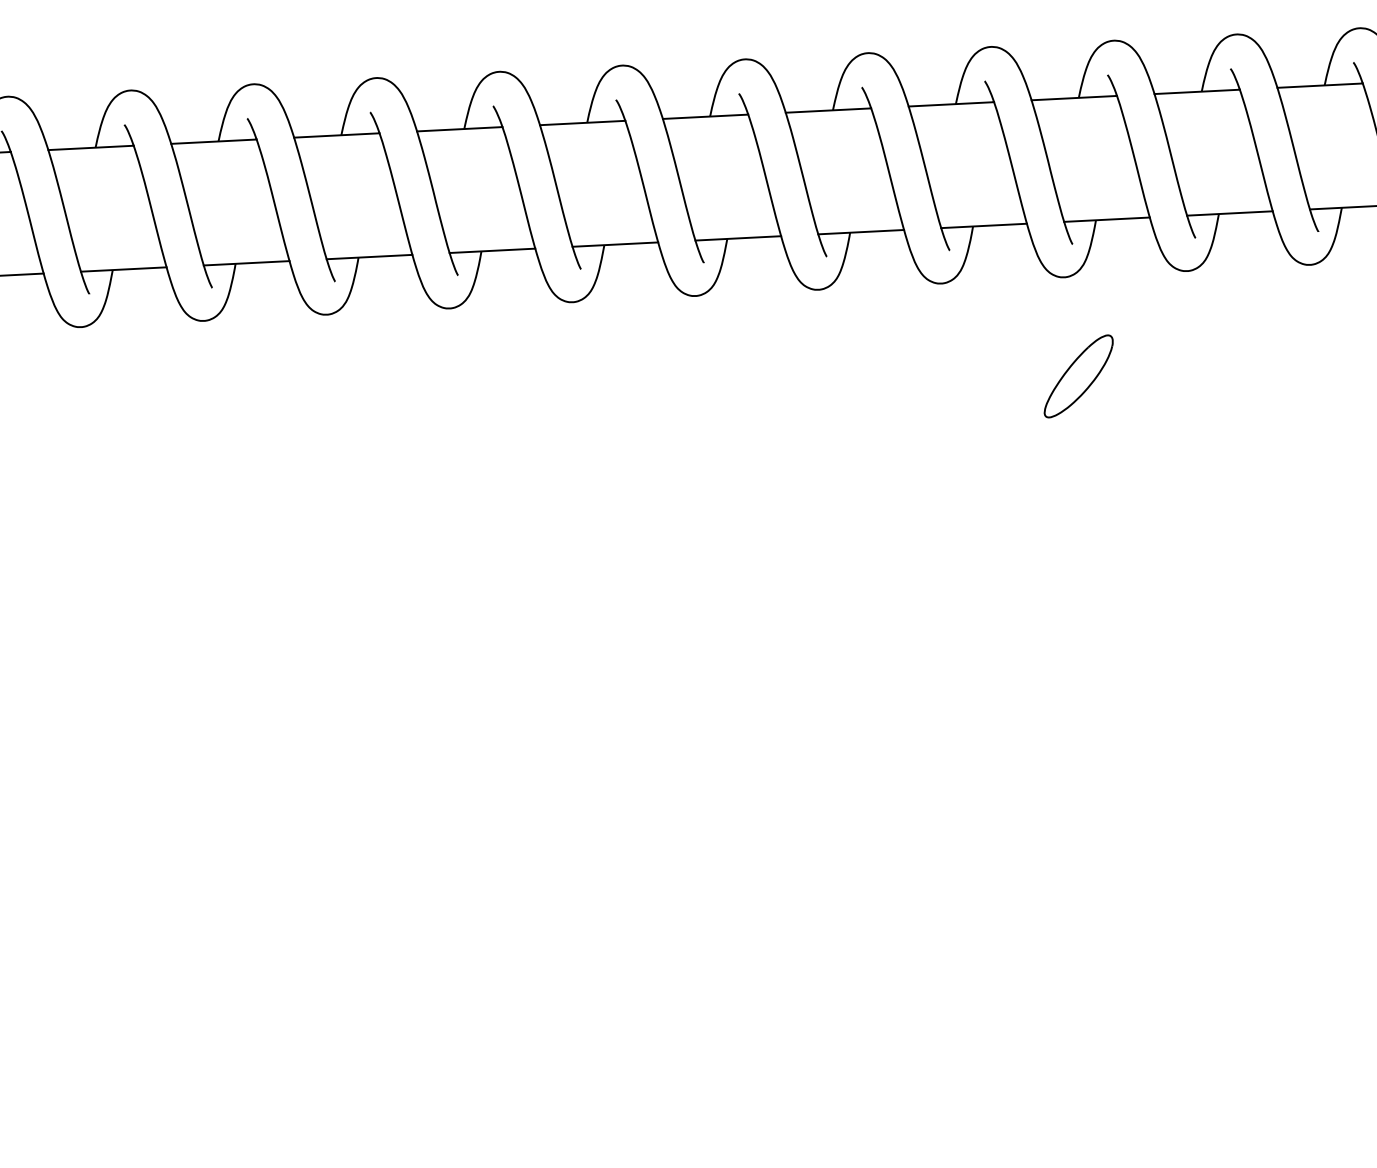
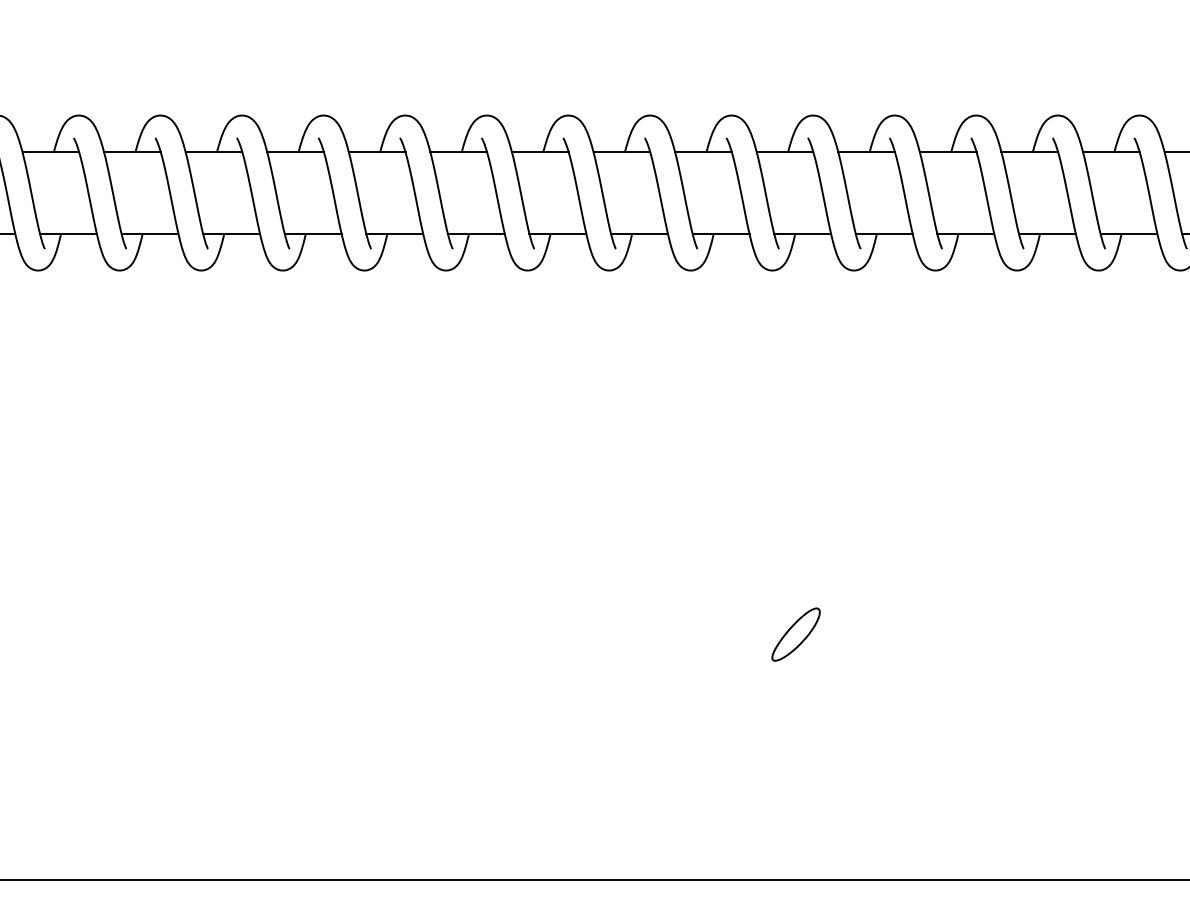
part: (1077, 376) -> (795, 634), moved

